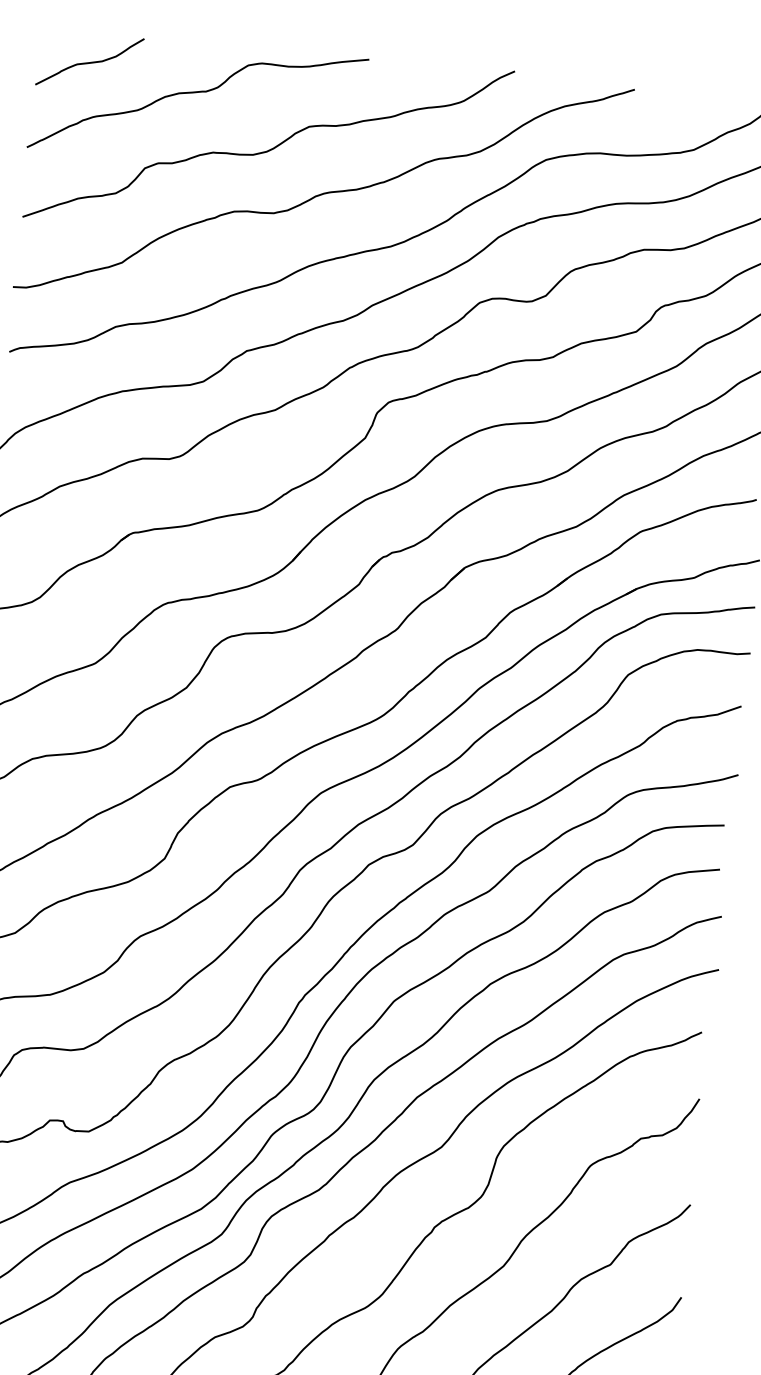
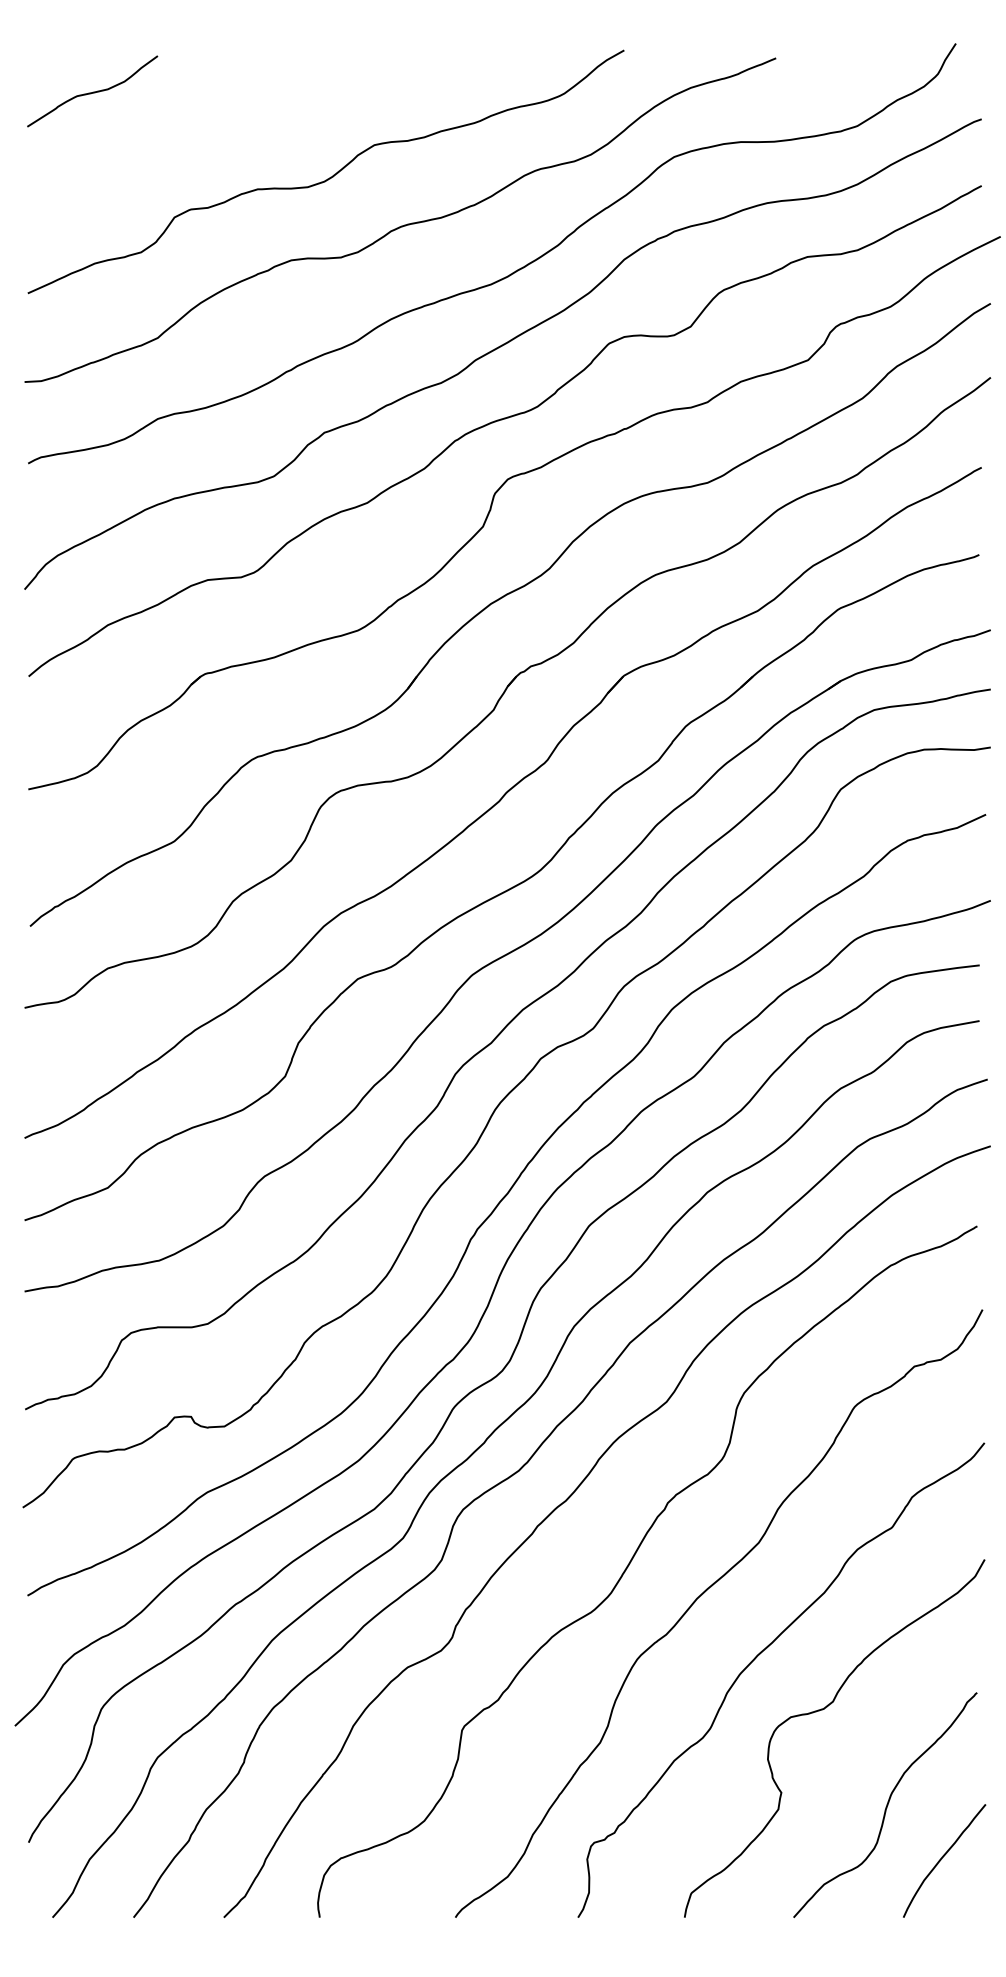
curve: (195, 93) -> (228, 117), removed

